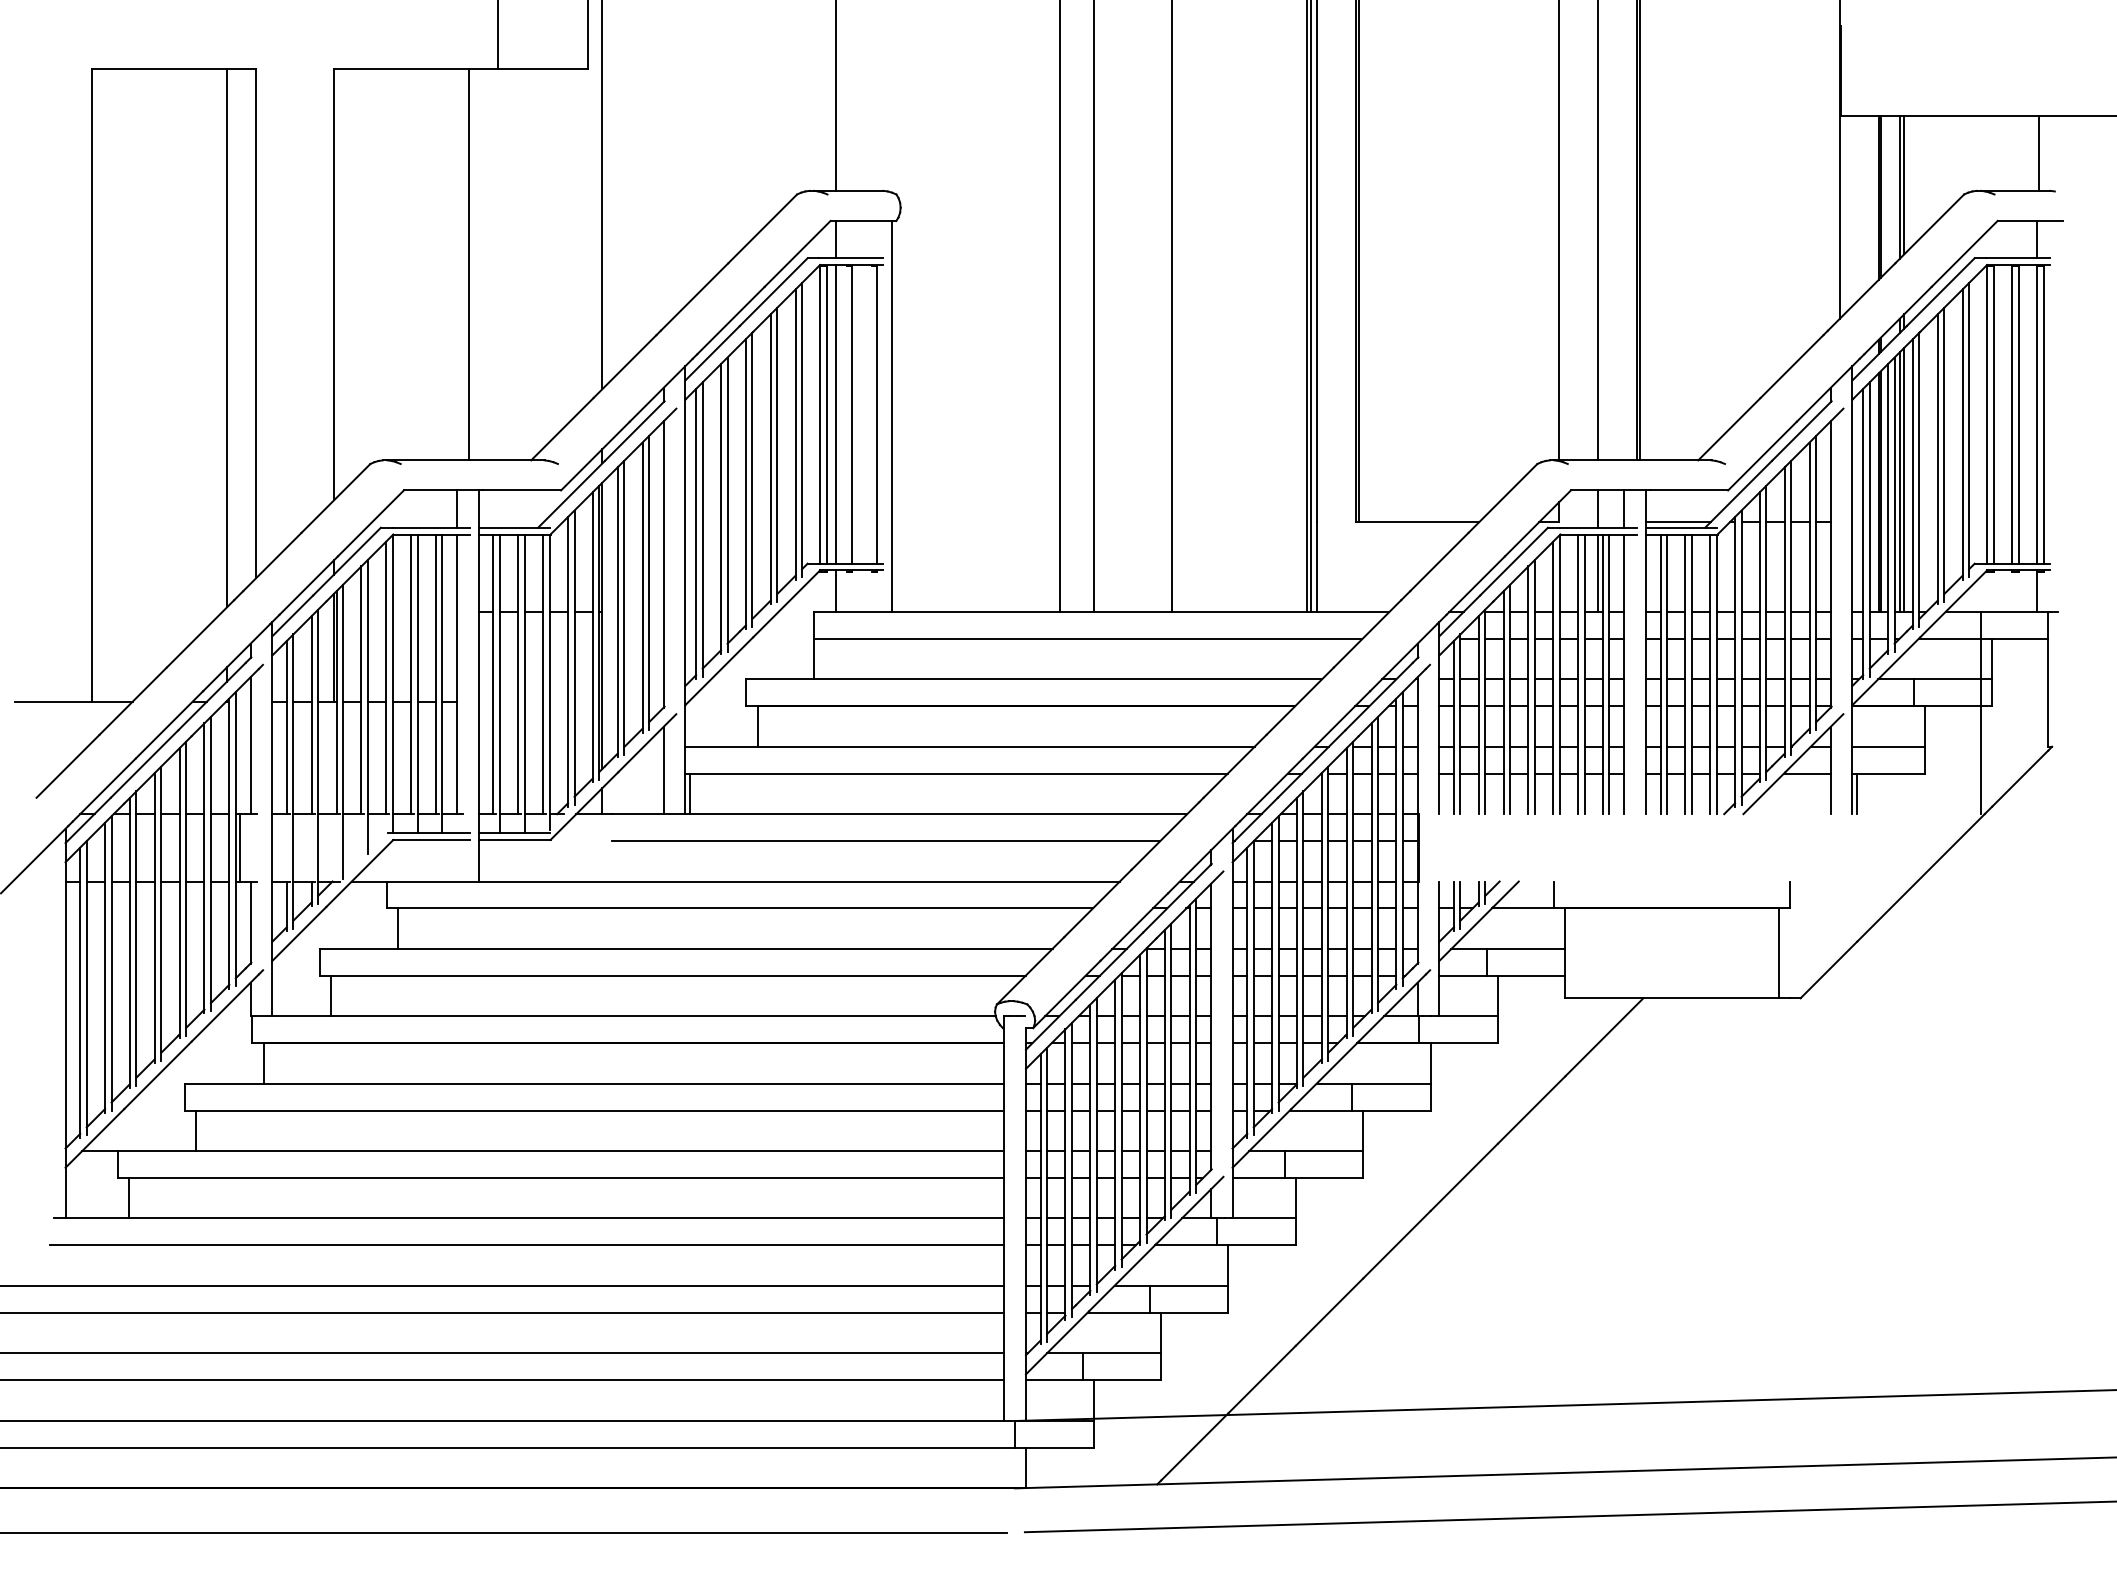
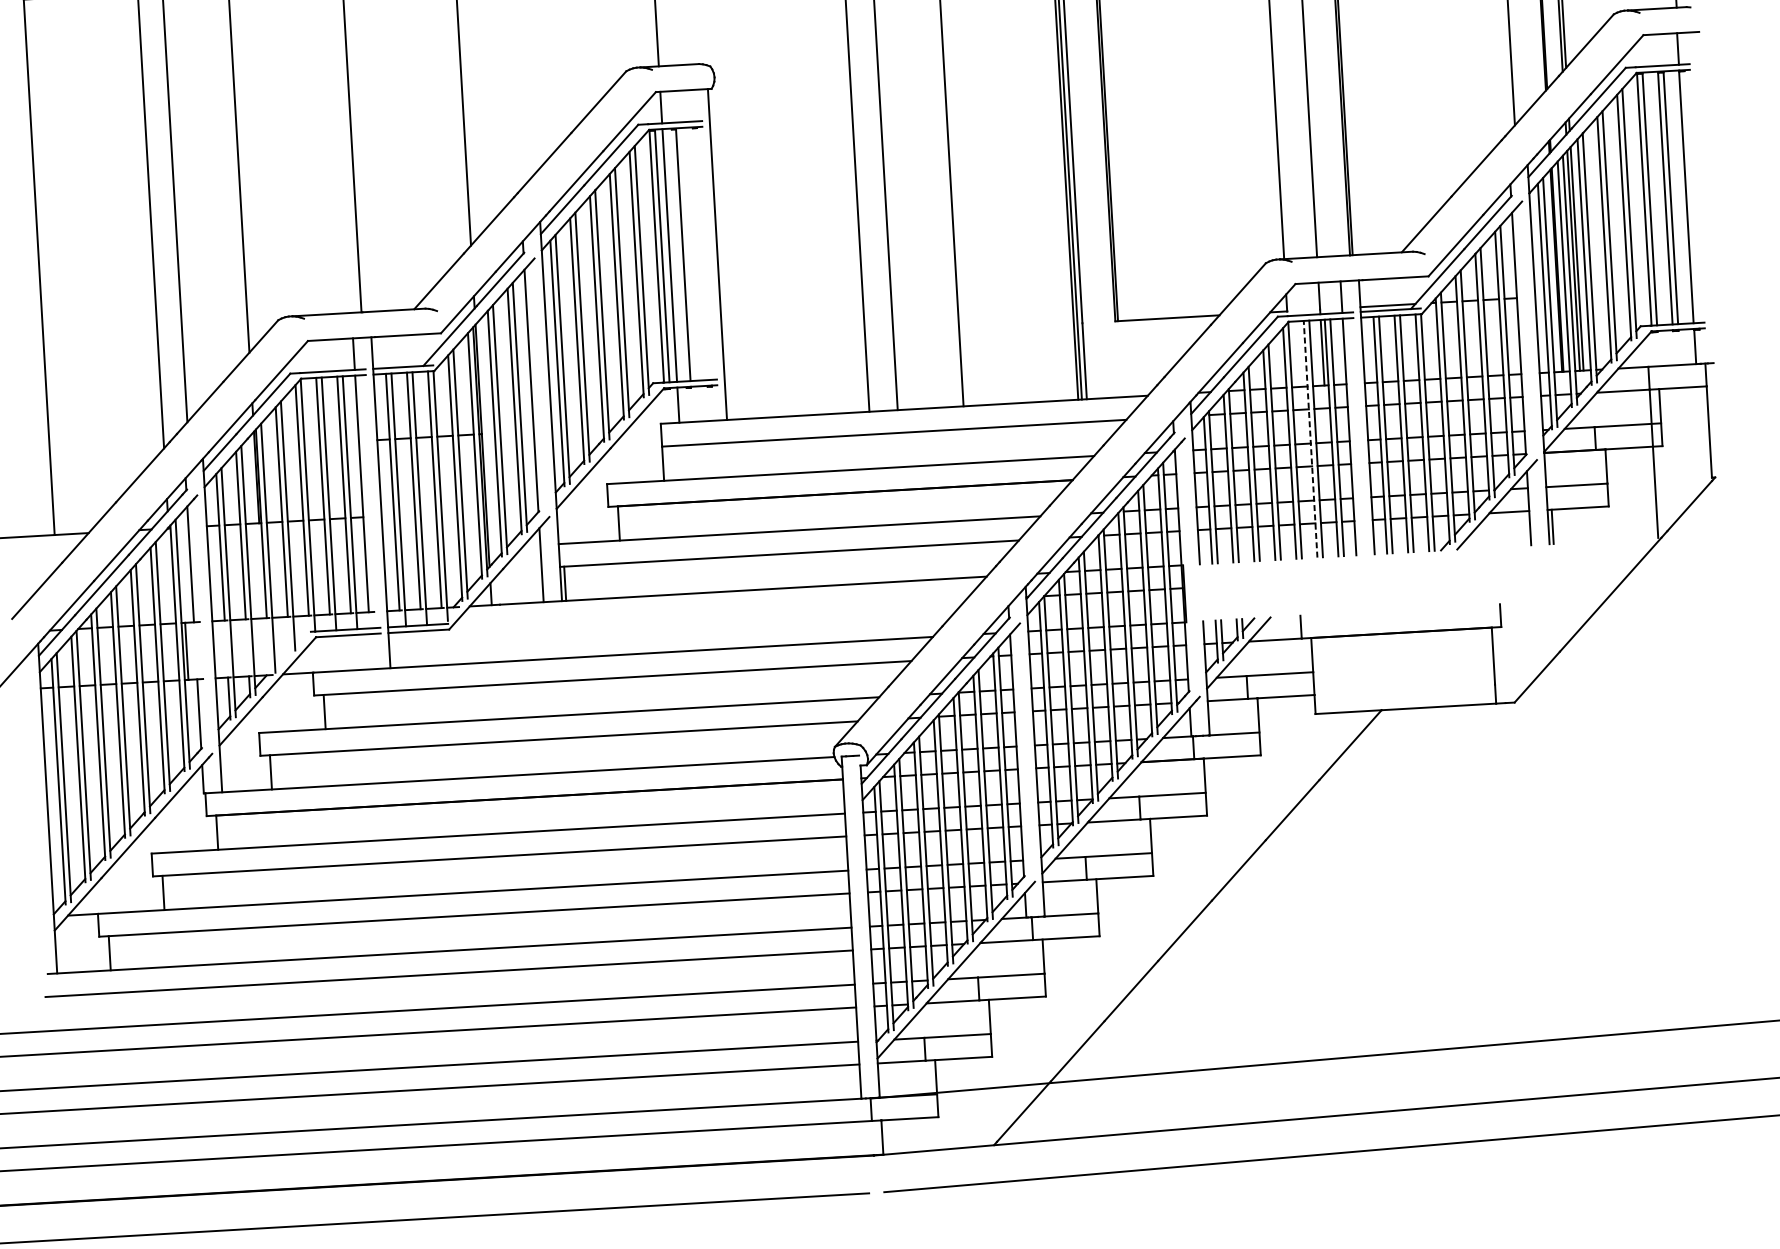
line: (876, 414) -> (704, 253), removed
line: (2043, 414) -> (1691, 196), removed
line: (1578, 674) -> (1310, 439), solid -> dashed
line: (886, 841) -> (733, 614), removed

